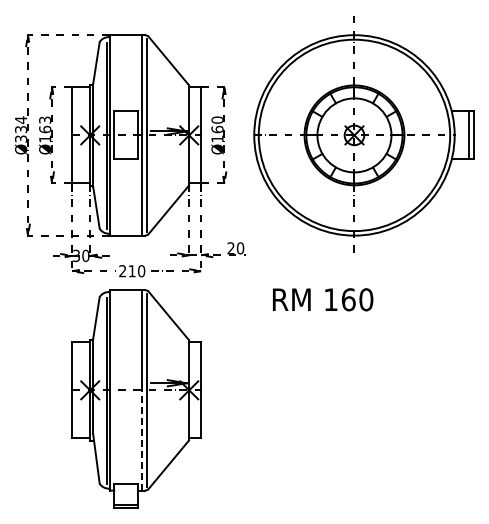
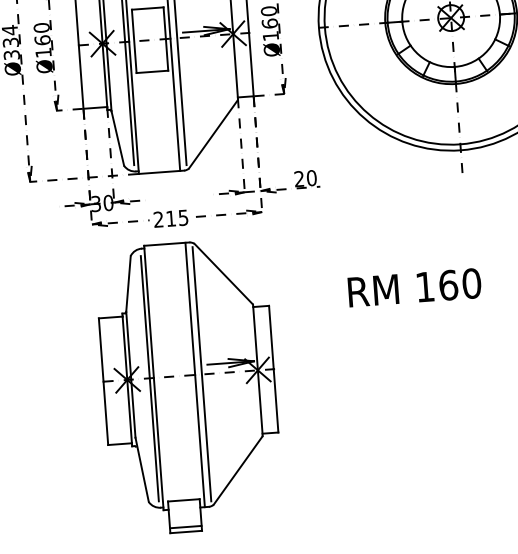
text: (45, 119) -> (42, 27), 163 -> 160
text: (141, 271) -> (183, 218), 210 -> 215
text: (323, 299) -> (415, 287), moved
line: (141, 439) -> (199, 439), dashed -> solid

